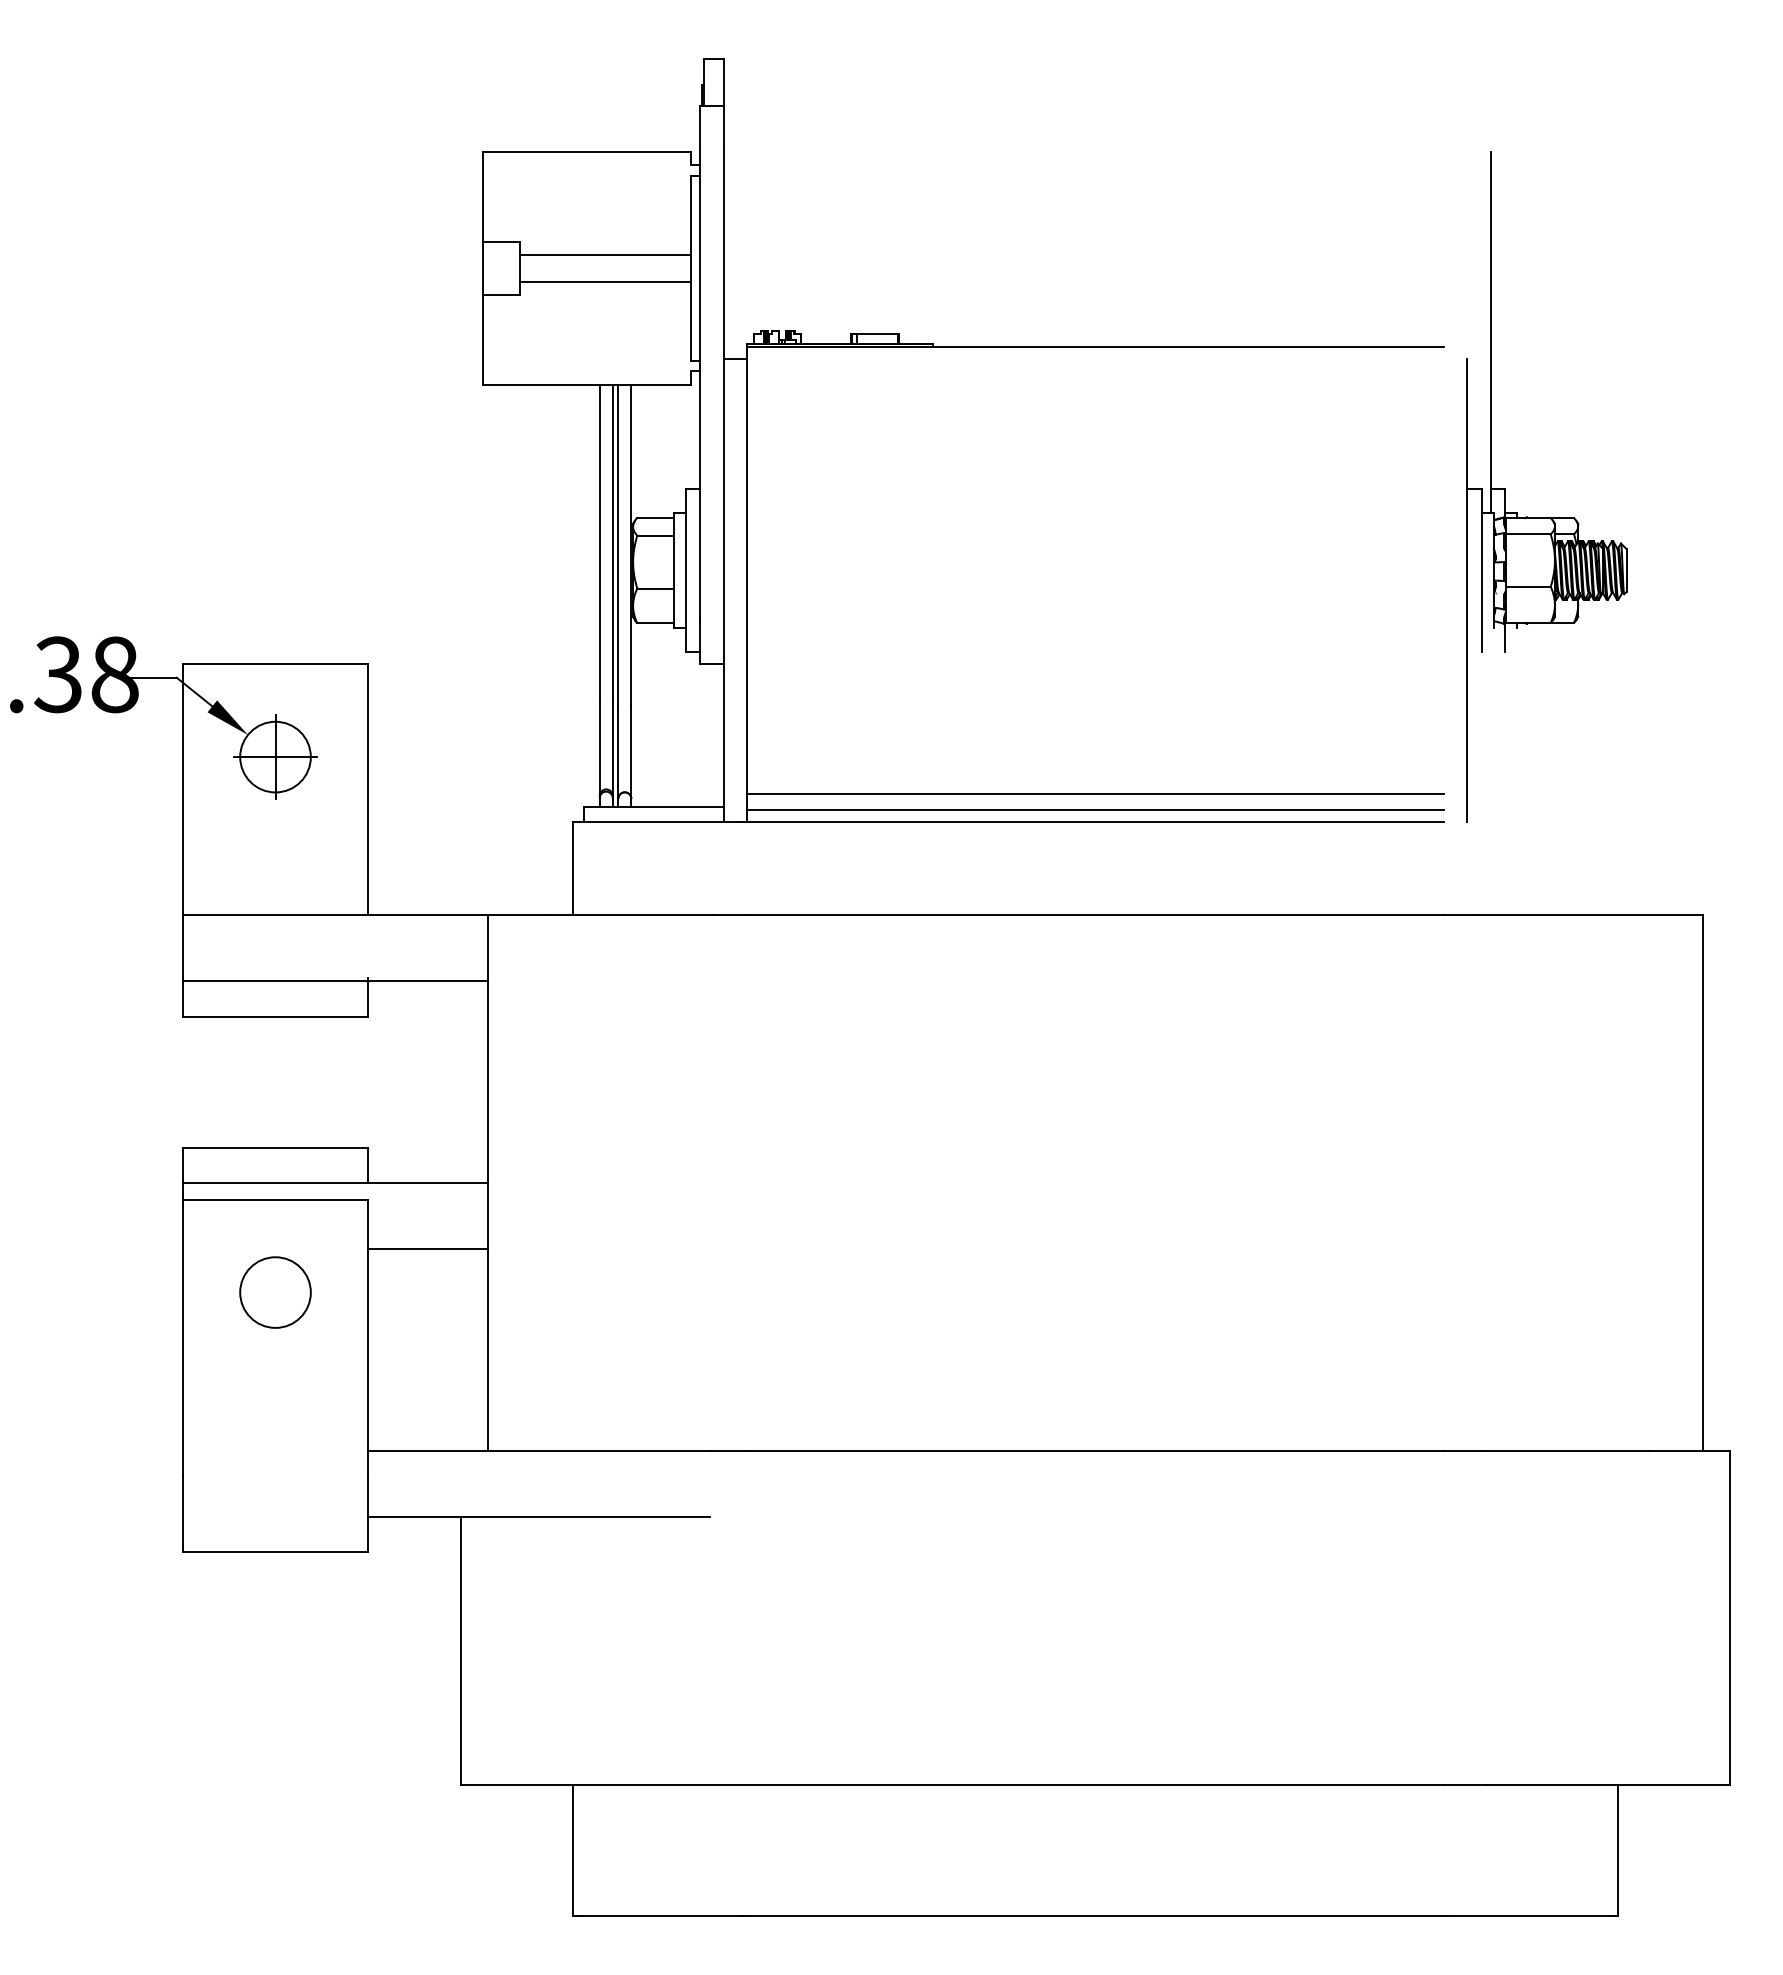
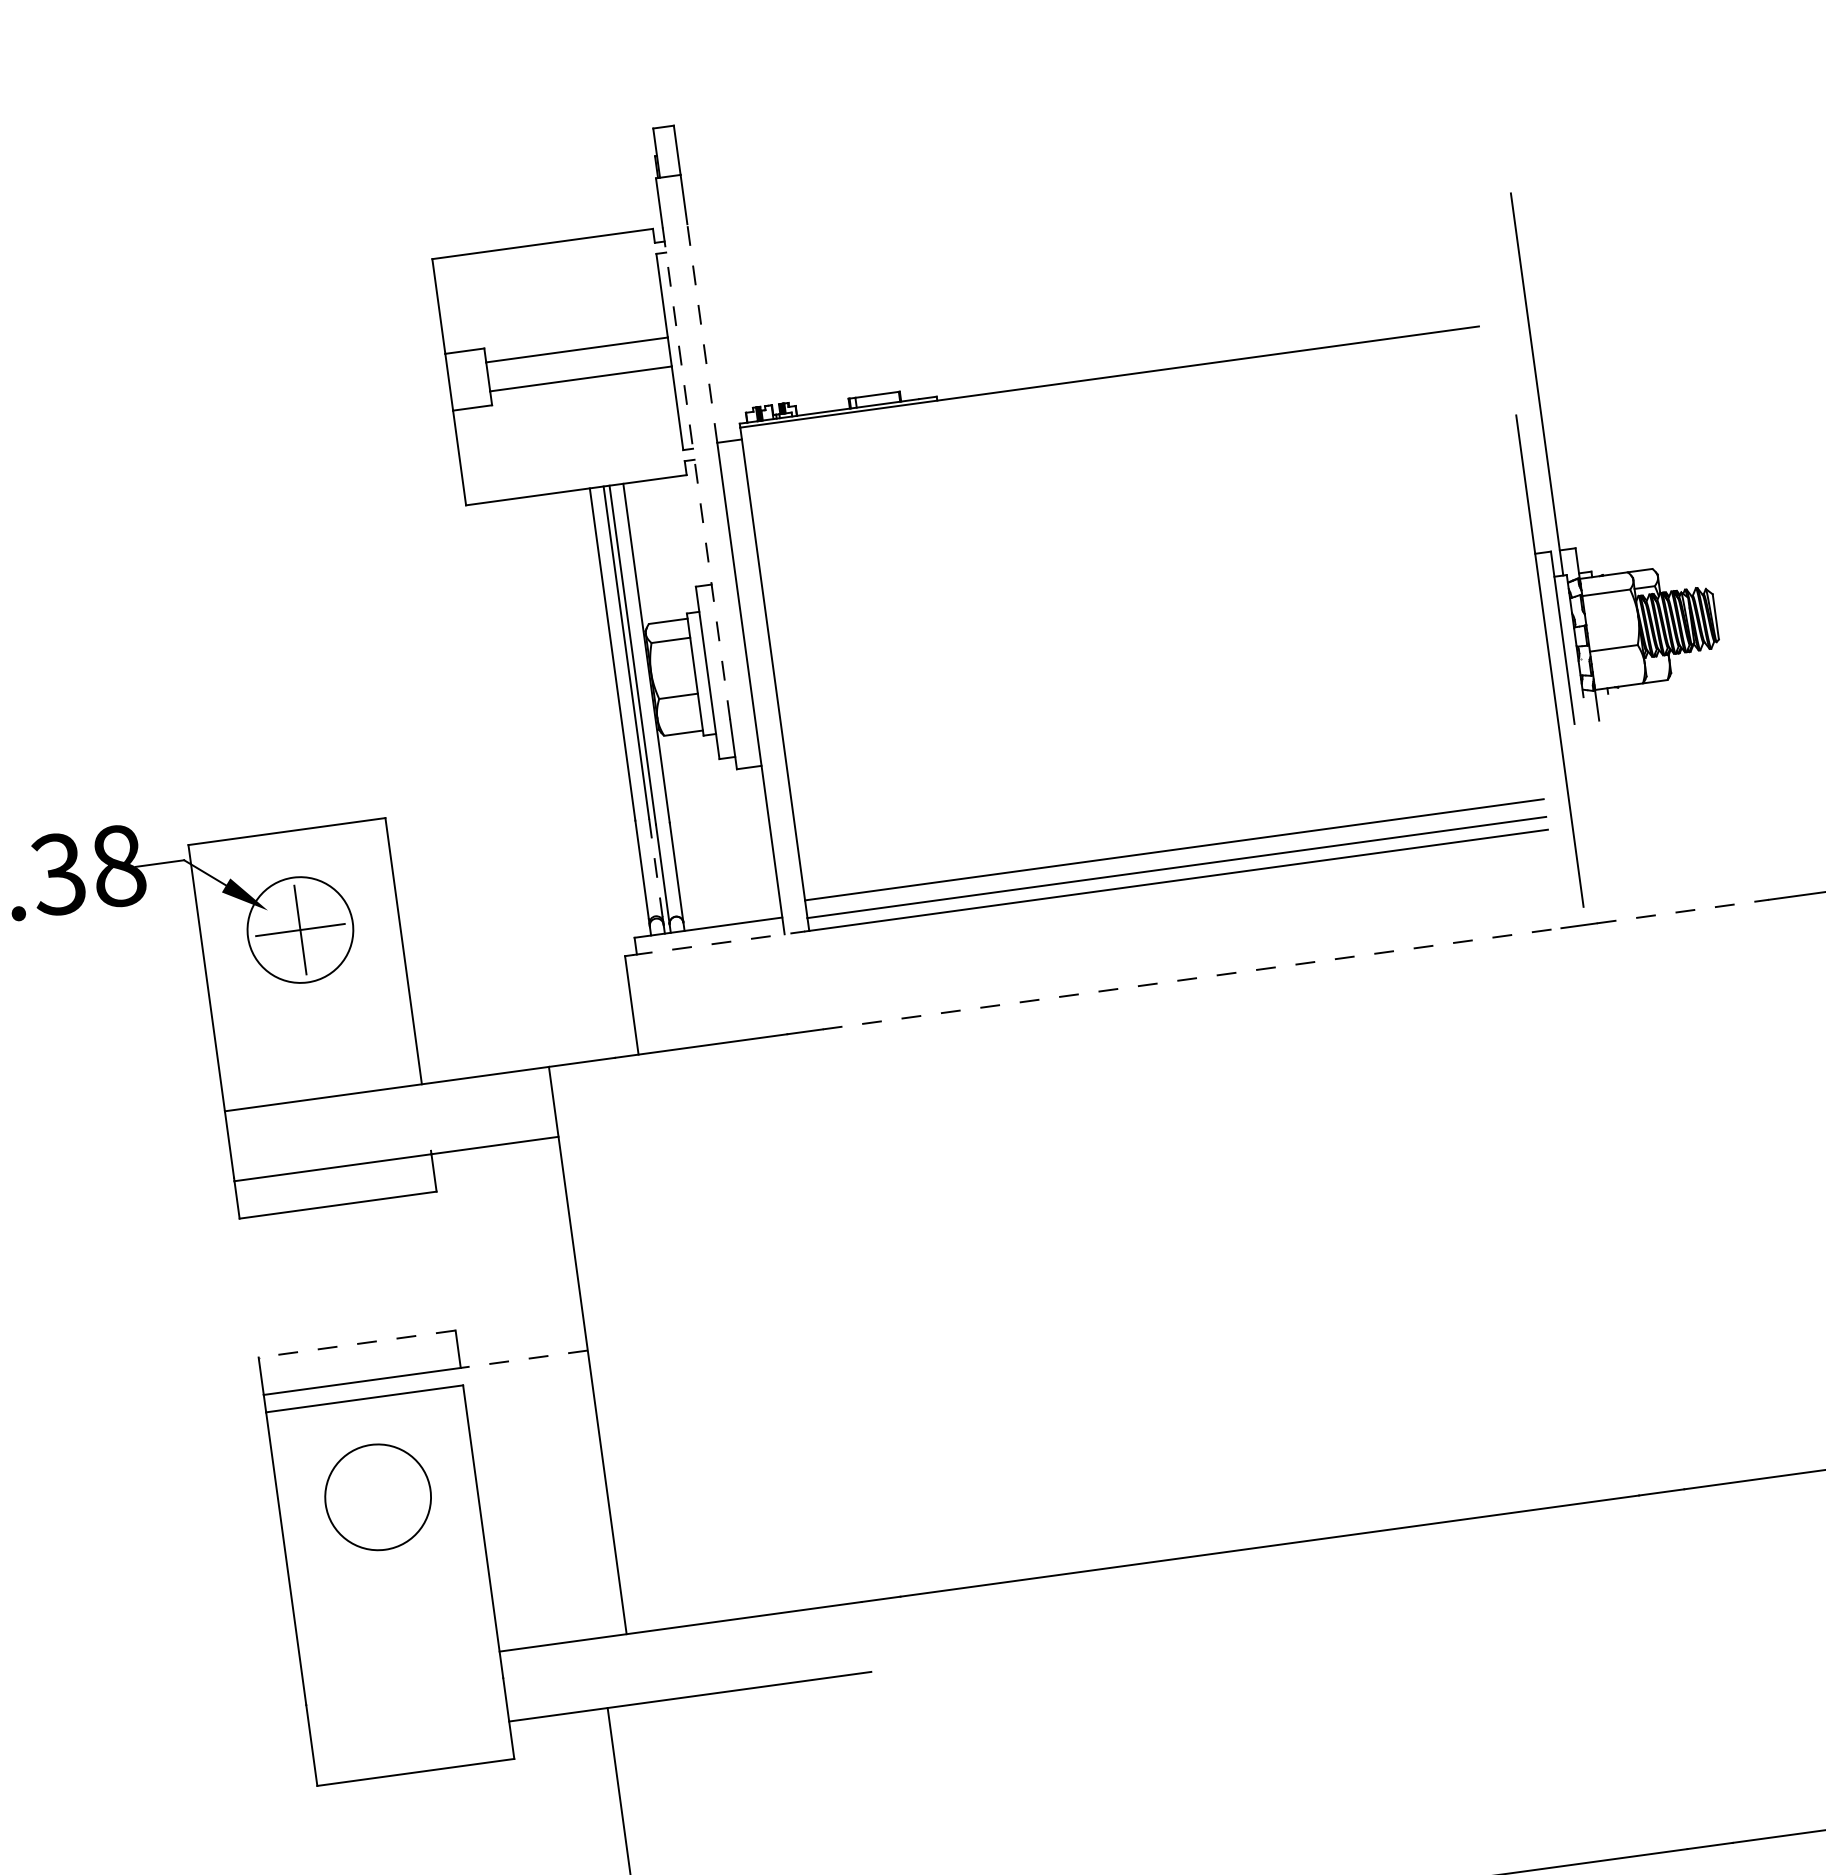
line: (723, 254) -> (702, 332), solid -> dashed
line: (700, 384) -> (696, 473), solid -> dashed
part: (1546, 517) -> (1623, 572), moved
line: (612, 744) -> (655, 867), solid -> dashed
circle: (275, 756) -> (300, 929), size x1.4
line: (662, 822) -> (719, 943), solid -> dashed
line: (1095, 915) -> (1192, 978), solid -> dashed
line: (1559, 915) -> (1683, 911), solid -> dashed
line: (275, 1147) -> (357, 1343), solid -> dashed
line: (428, 1183) -> (524, 1359), solid -> dashed
line: (428, 1249) -> (533, 1429), removed
circle: (275, 1292) -> (378, 1497), size x1.4

